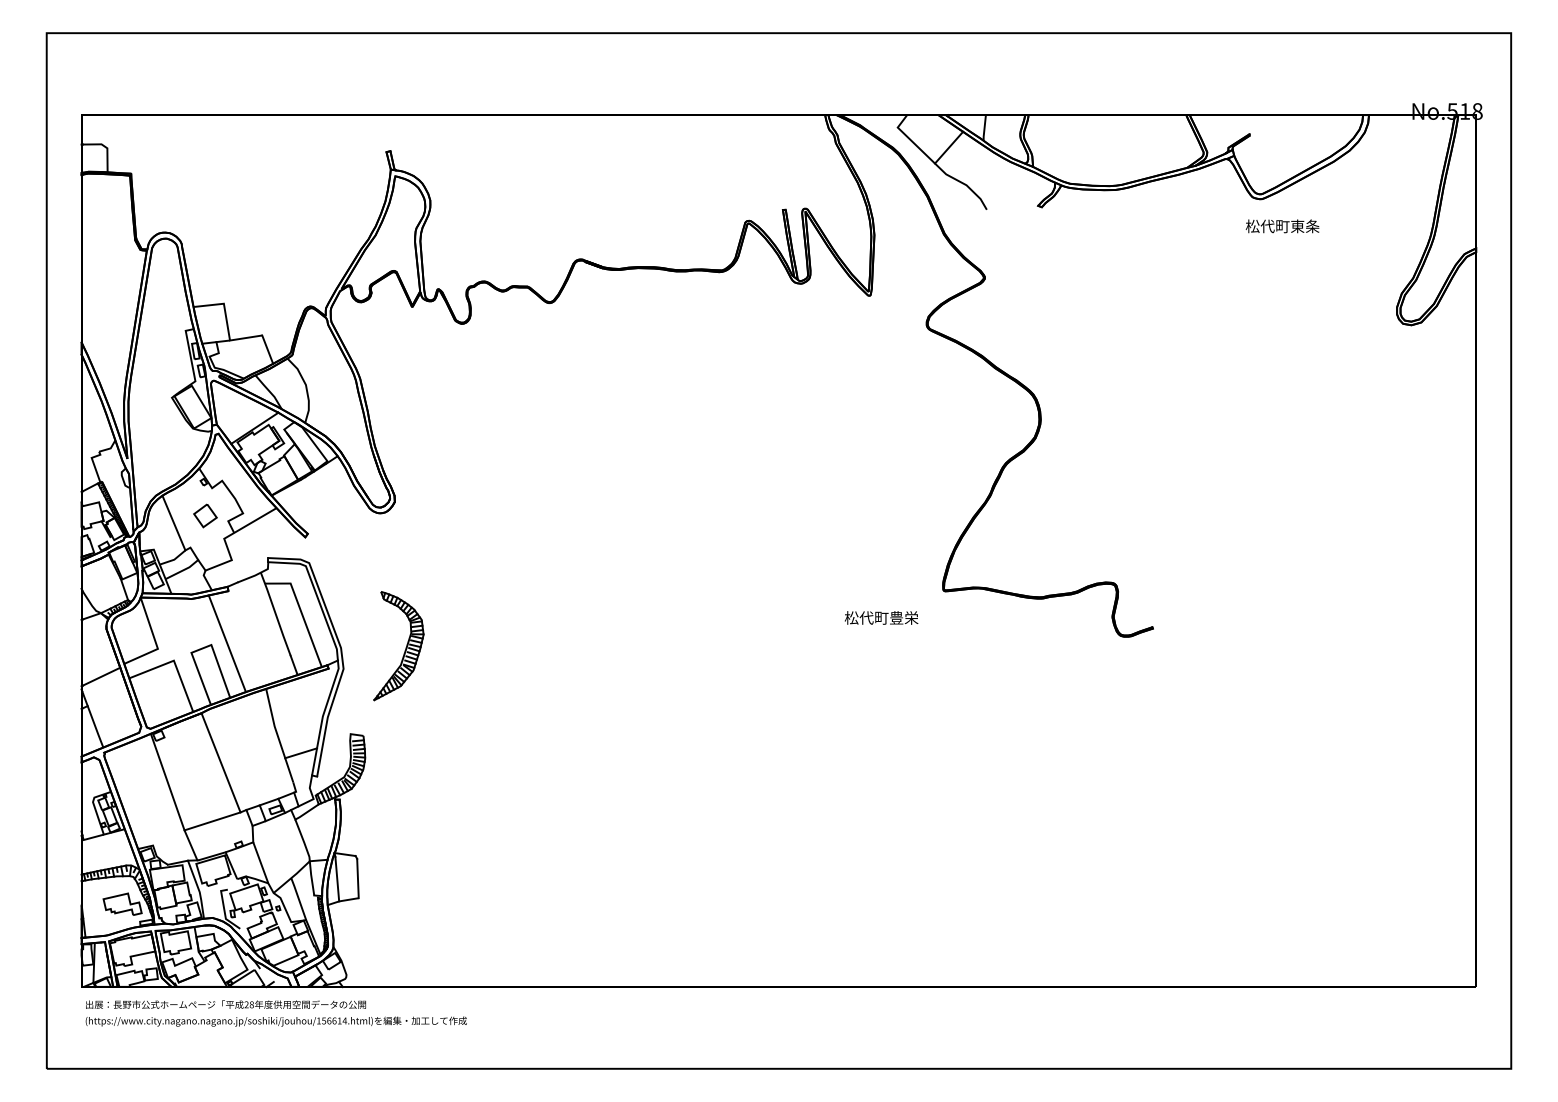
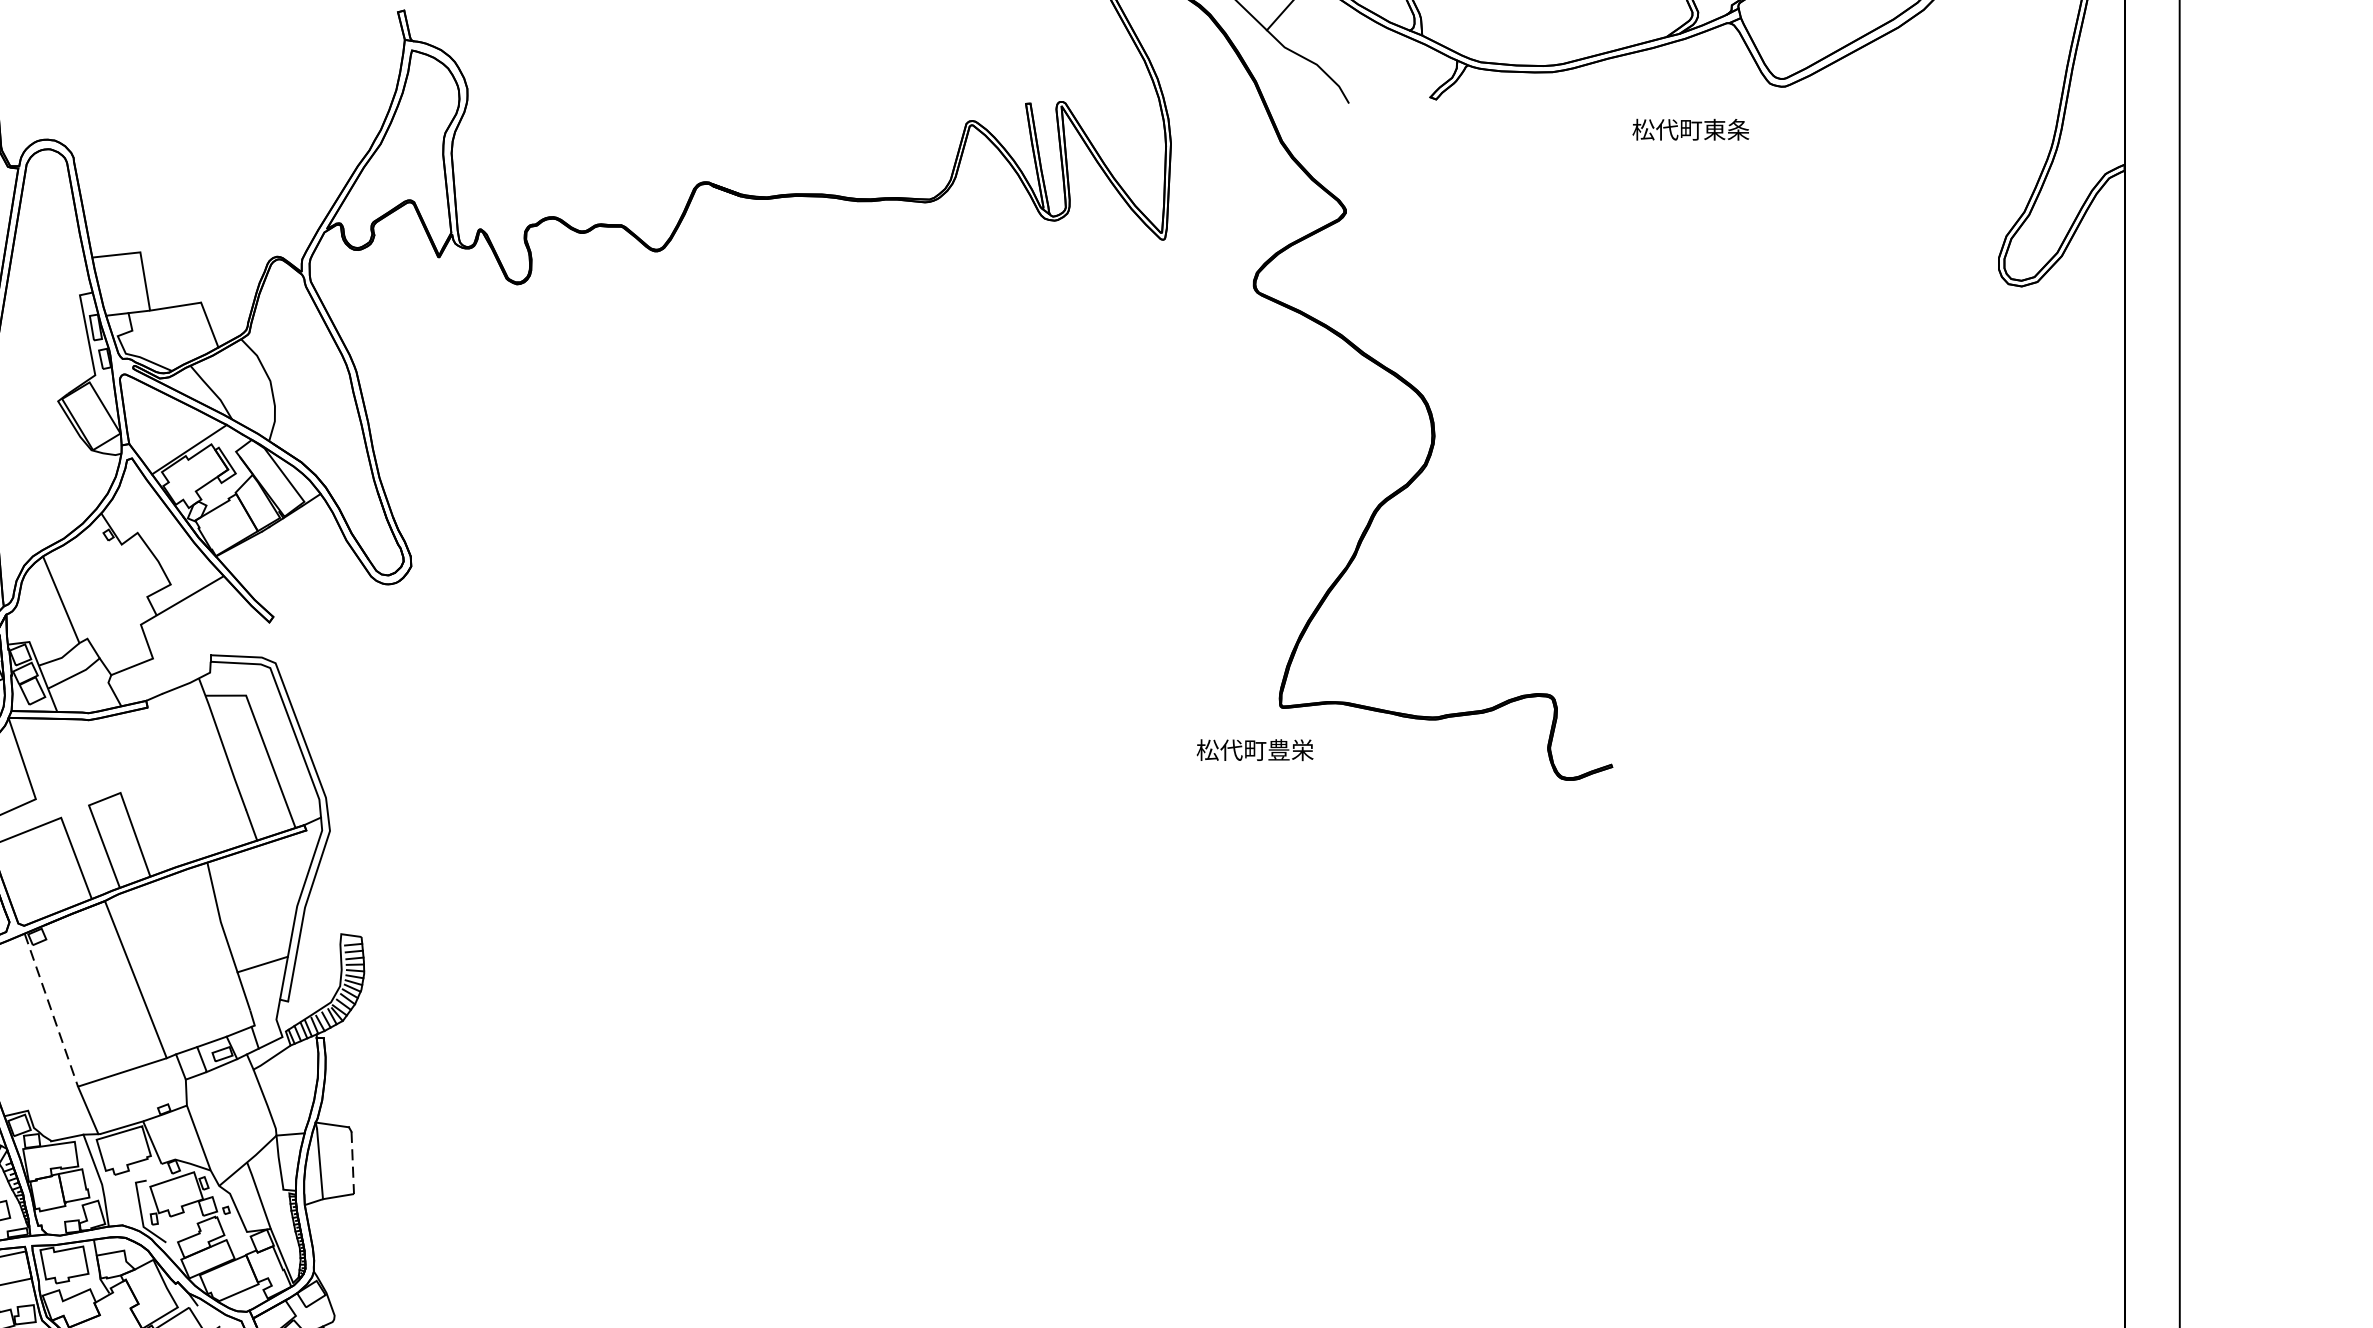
text: (1282, 226) -> (1690, 129), moved
part: (205, 515) -> (111, 587), removed
text: (881, 617) -> (1255, 749), moved
line: (226, 643) -> (144, 790), removed
part: (405, 647) -> (428, 796), removed
line: (167, 782) -> (51, 1010), solid -> dashed
line: (357, 878) -> (352, 1162), solid -> dashed

